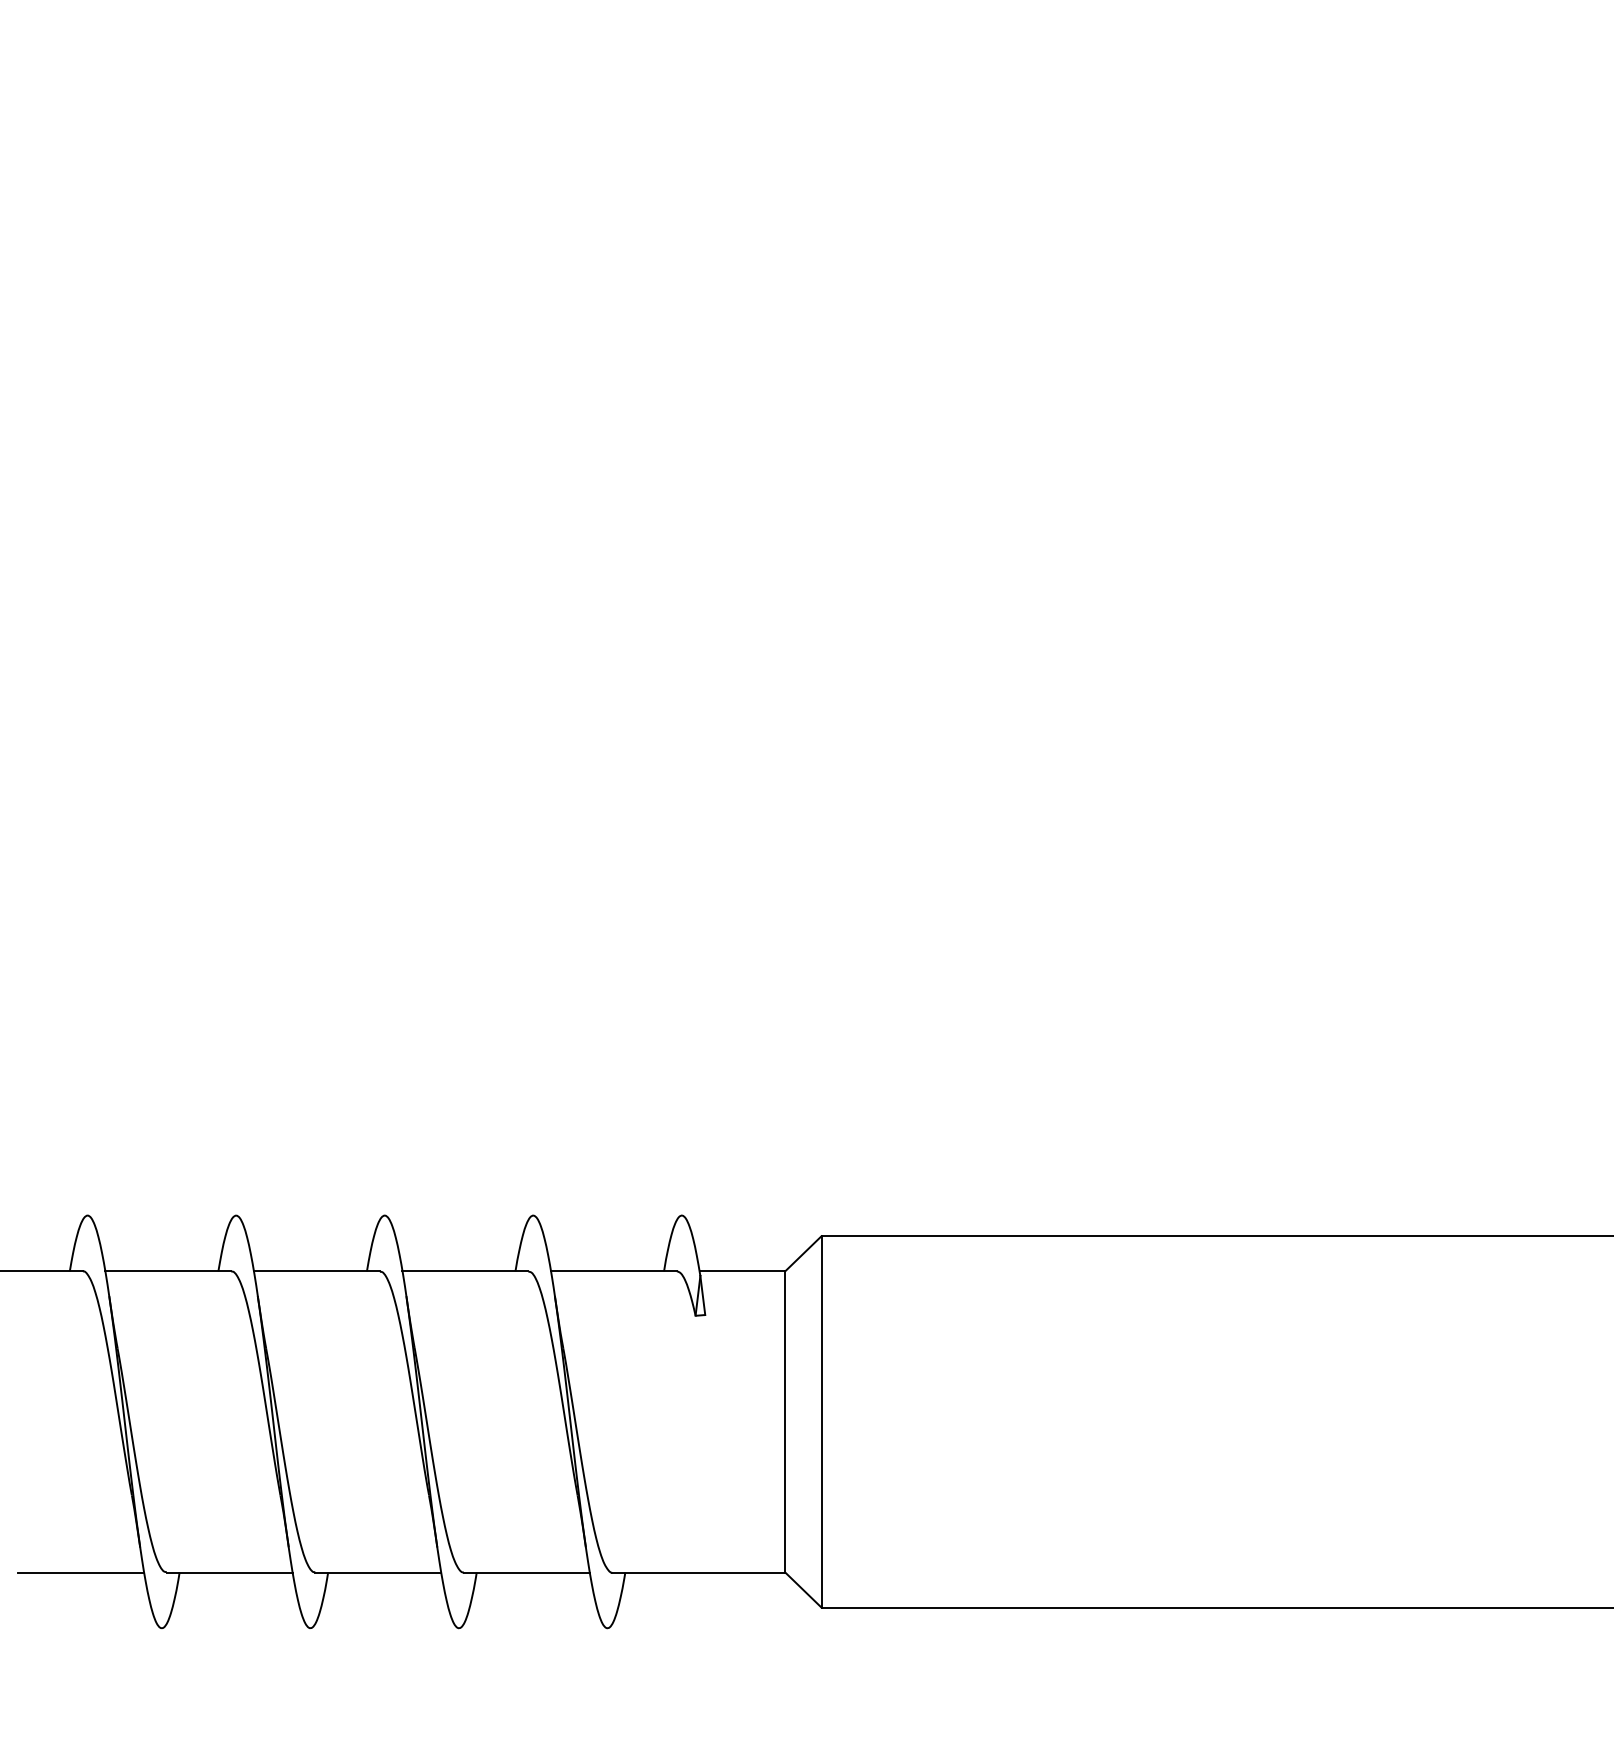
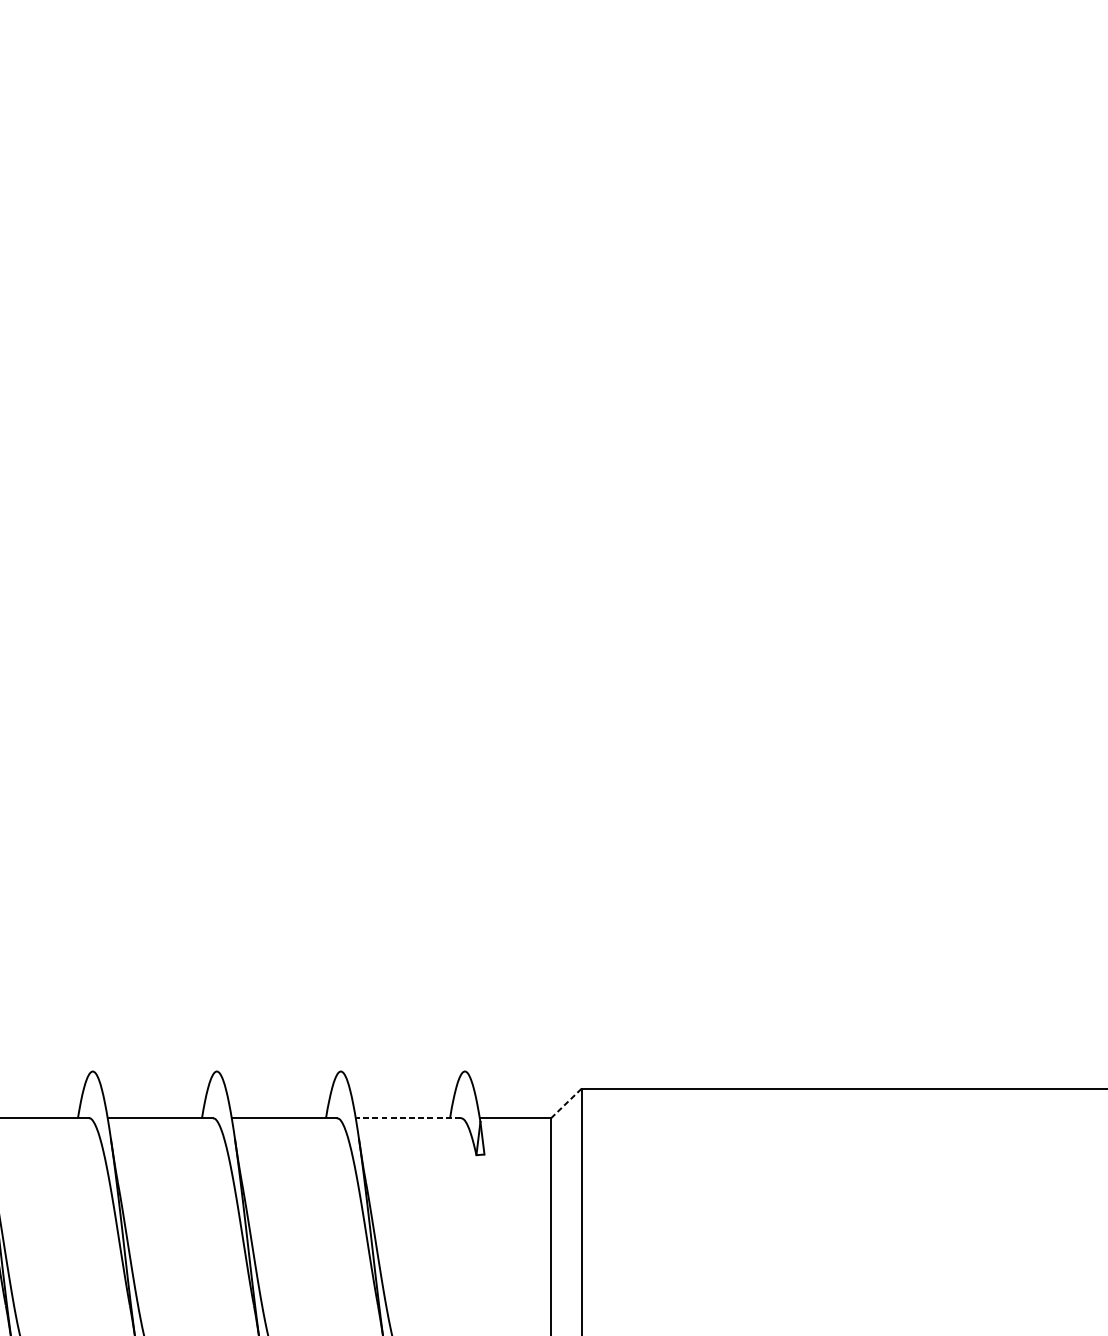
line: (803, 1254) -> (566, 1103), solid -> dashed
line: (613, 1271) -> (407, 1118), solid -> dashed

